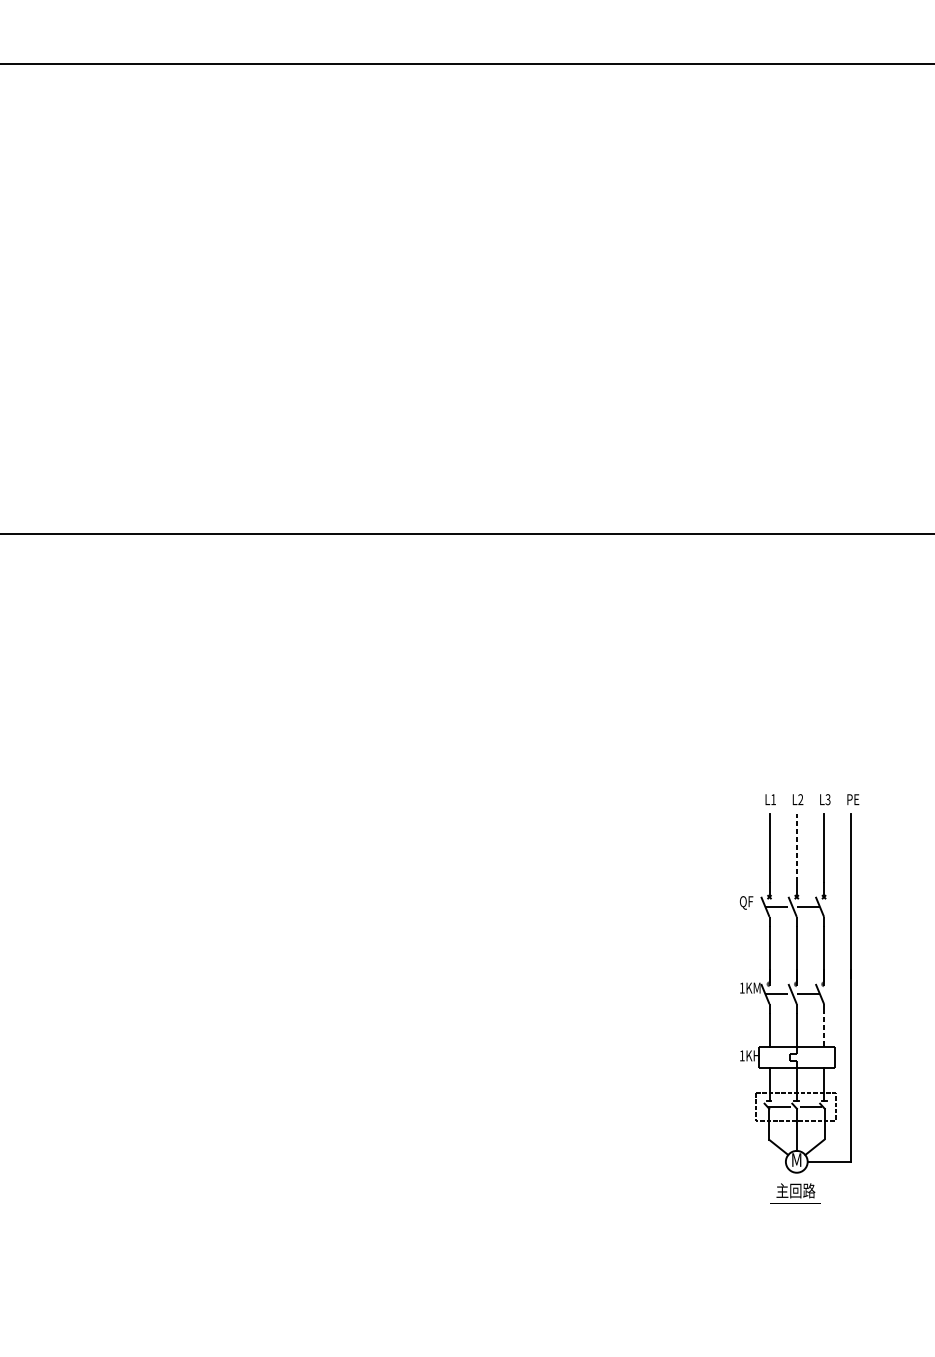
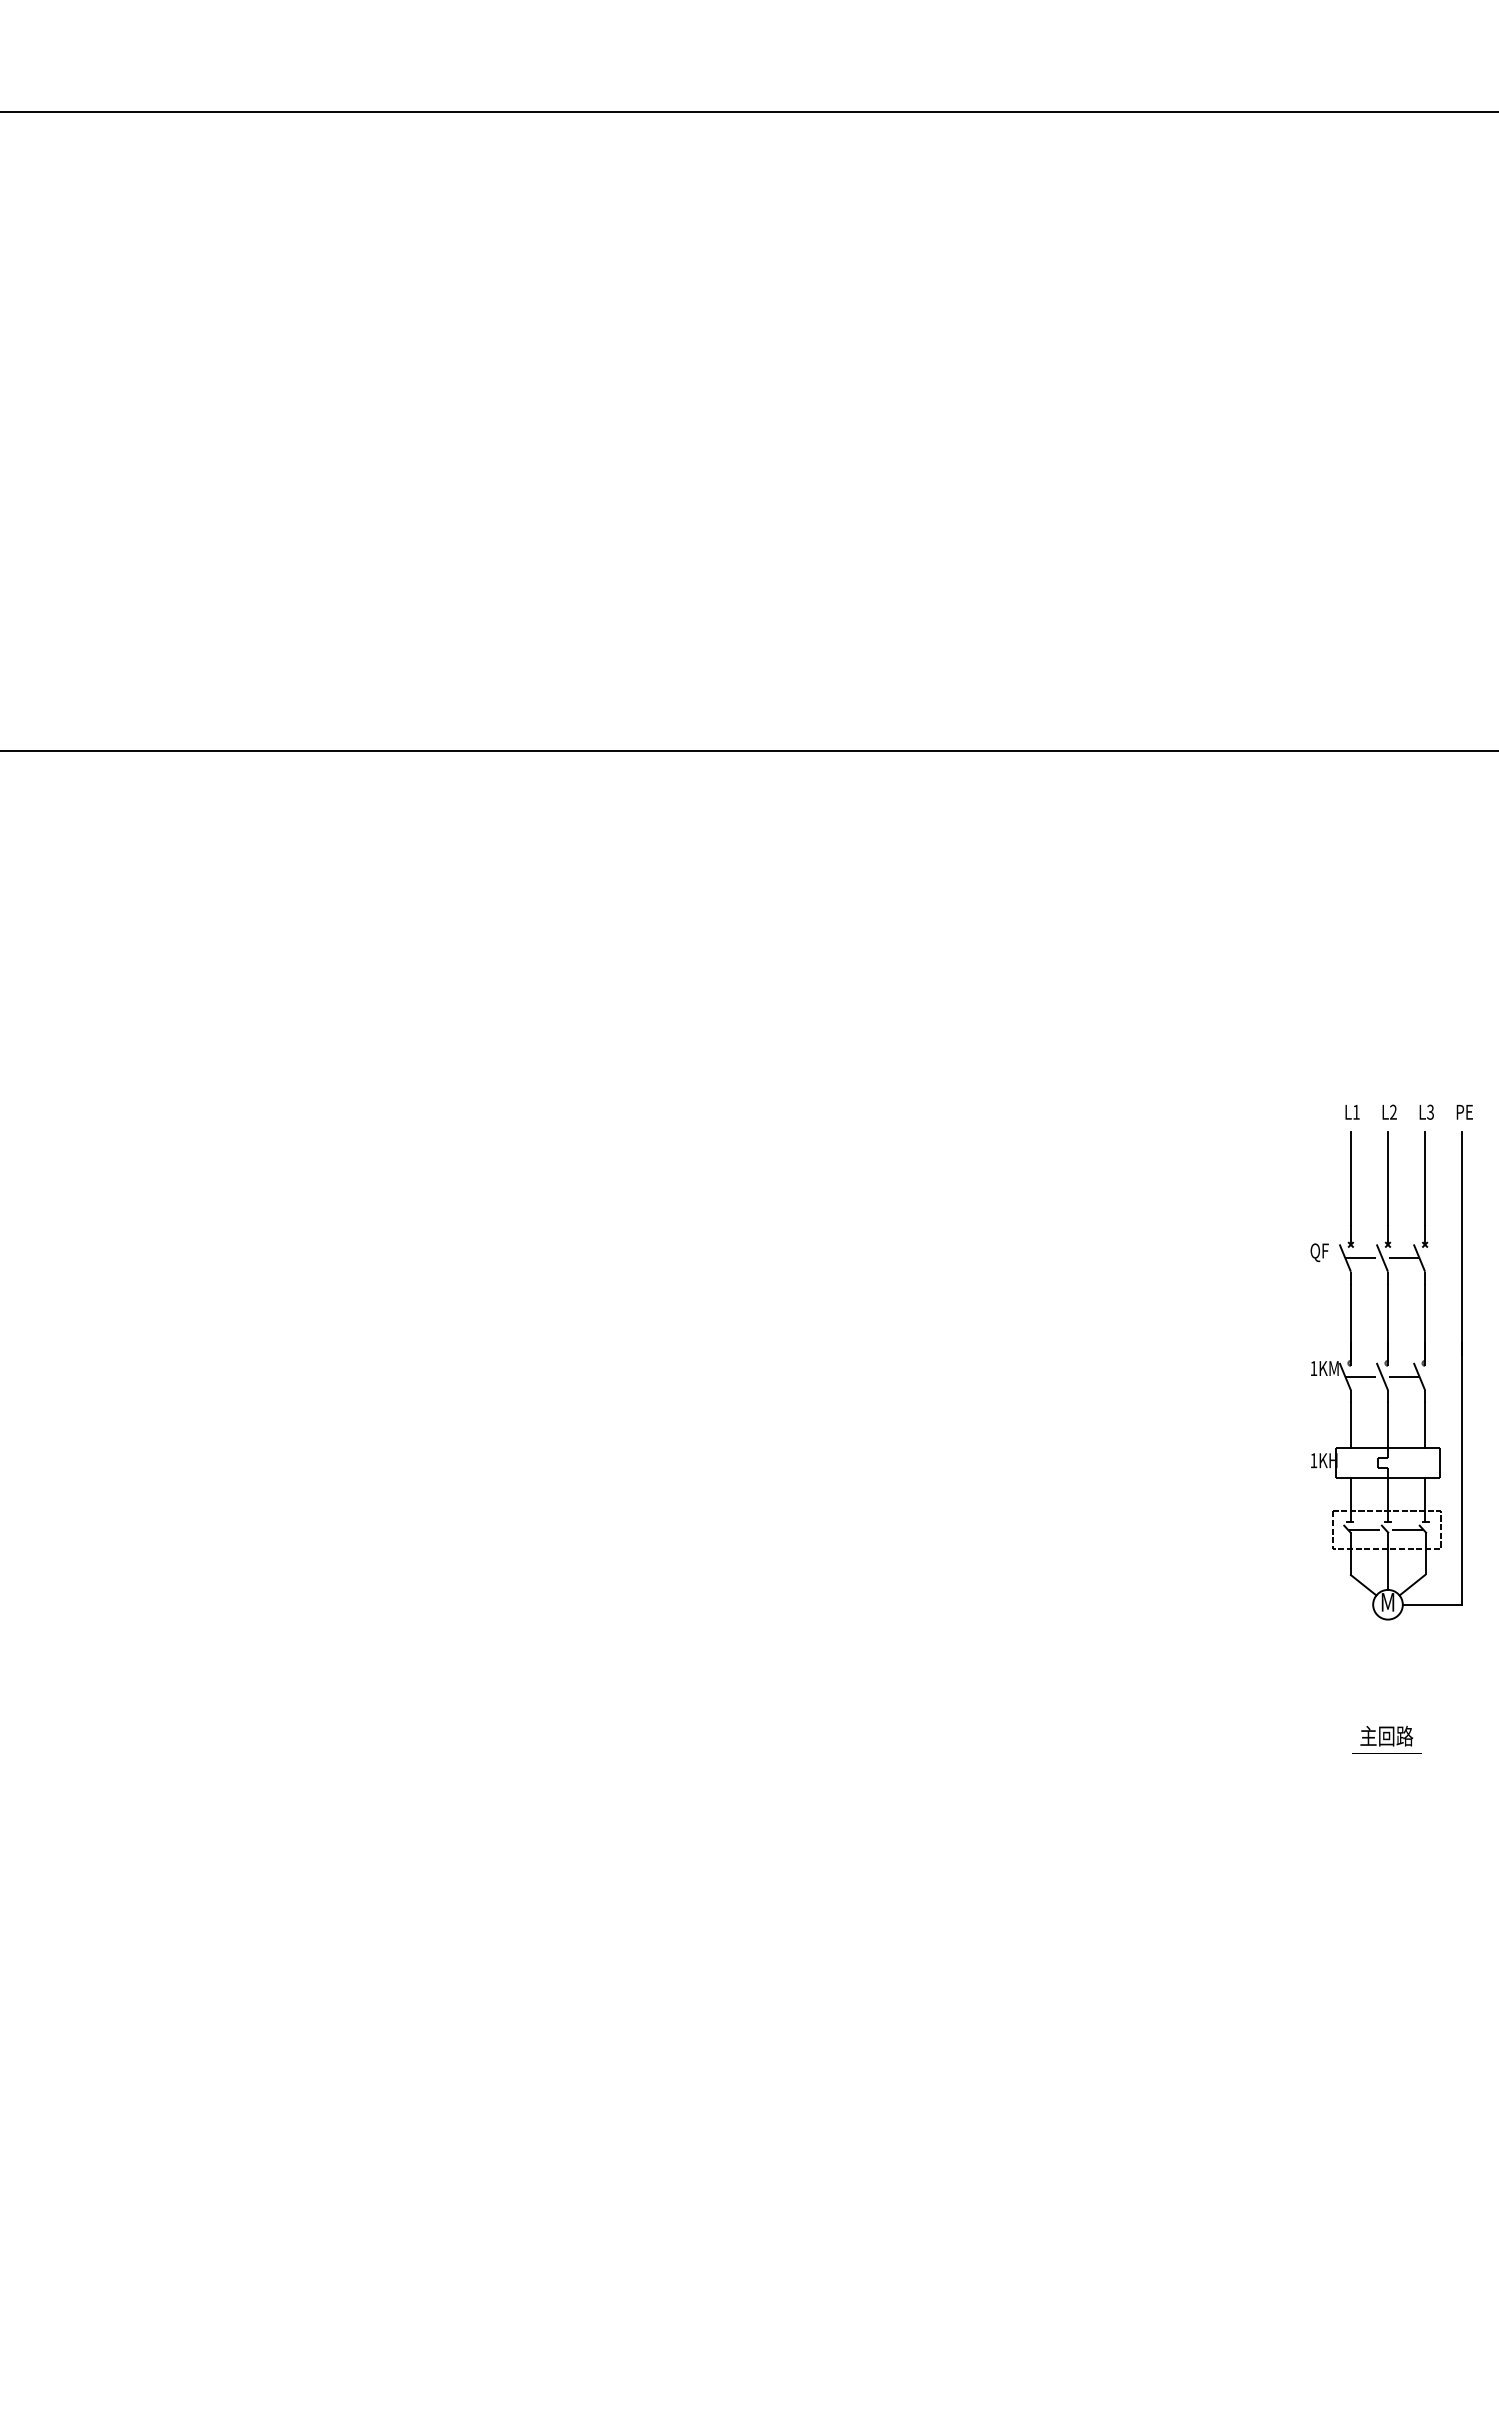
line: (797, 847) -> (1388, 1177), dashed -> solid
line: (824, 1030) -> (1425, 1425), dashed -> solid
text: (795, 1193) -> (1386, 1739), moved

